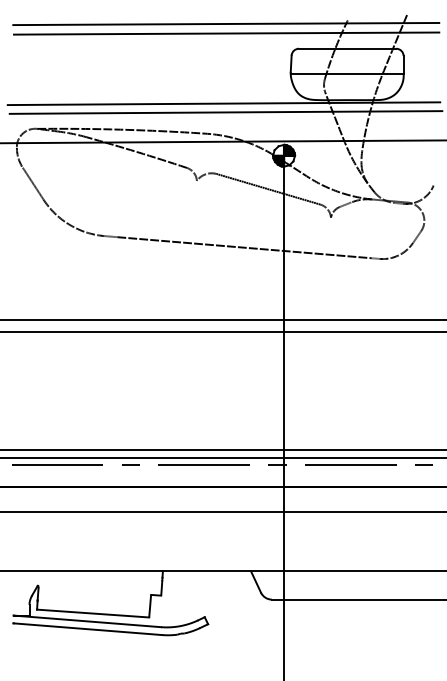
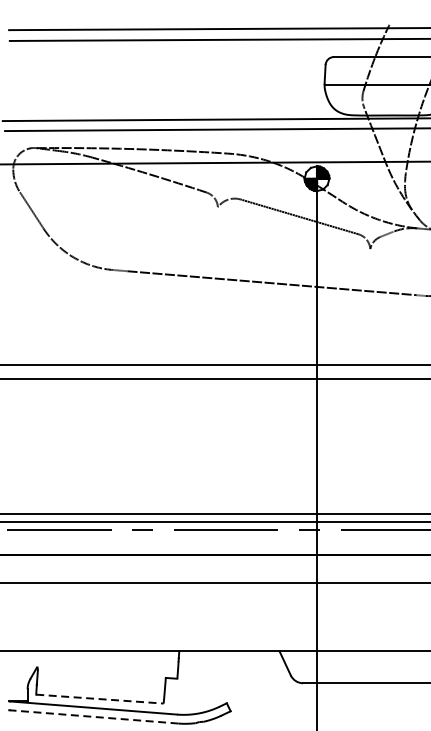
line: (93, 613) -> (100, 699), solid -> dashed
line: (87, 629) -> (93, 717), solid -> dashed

